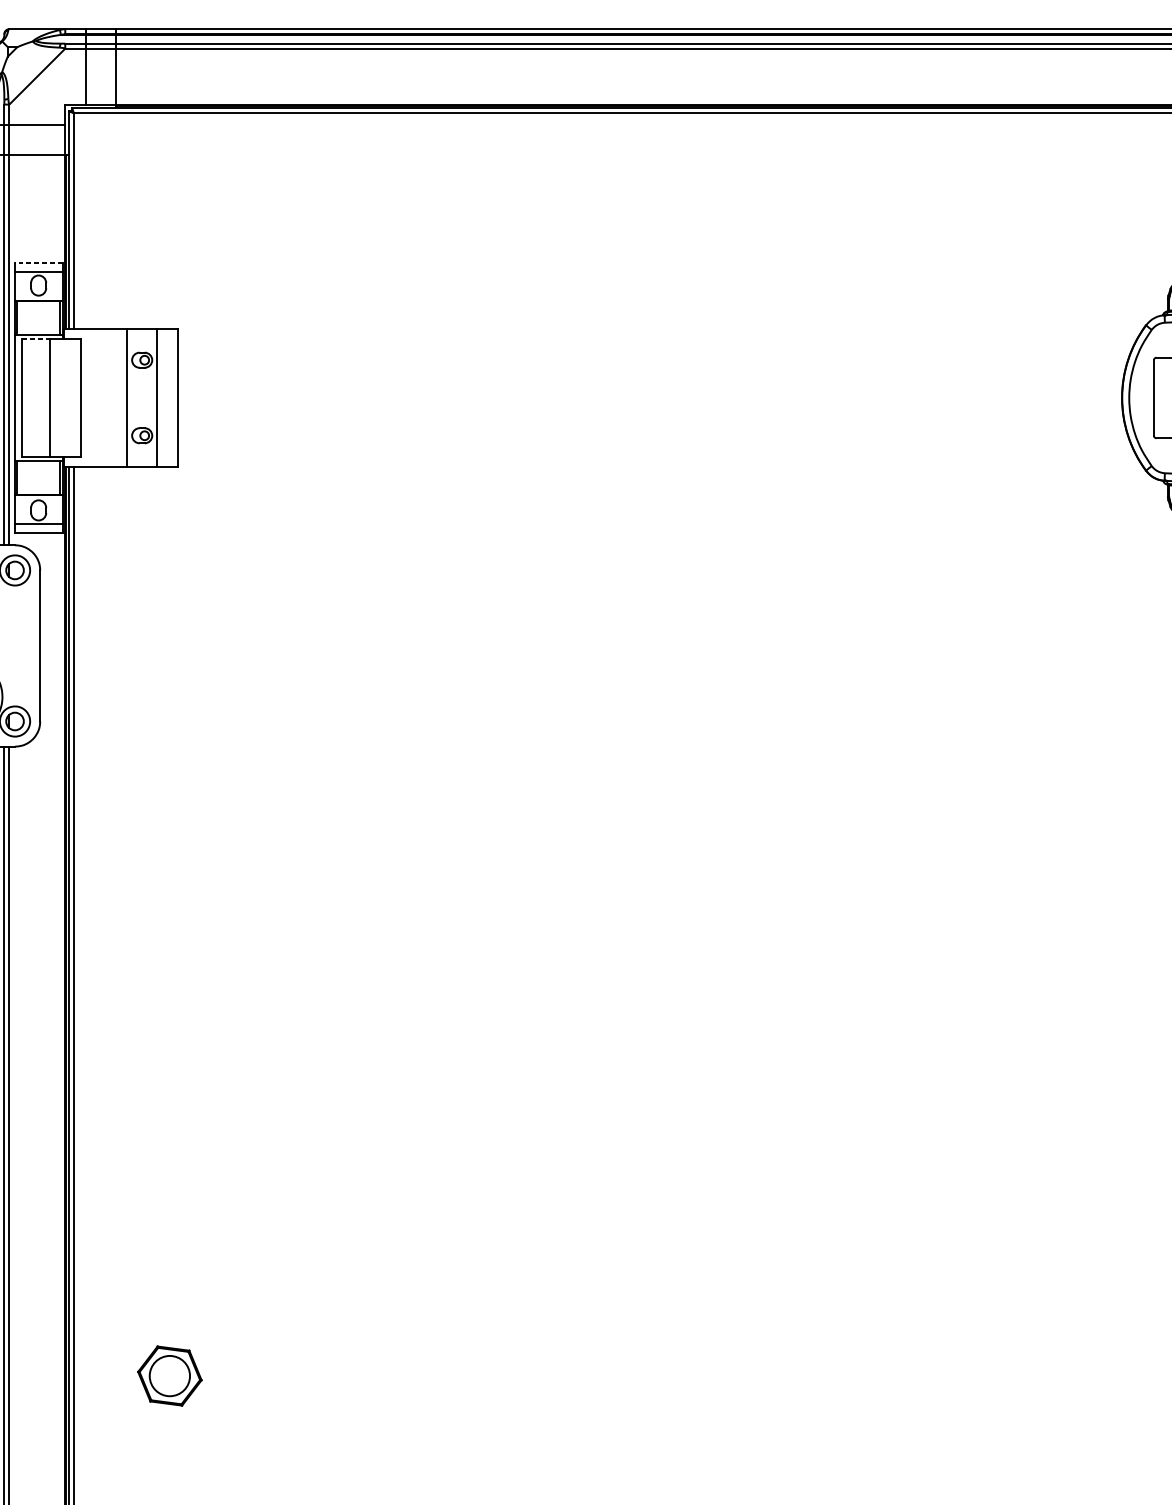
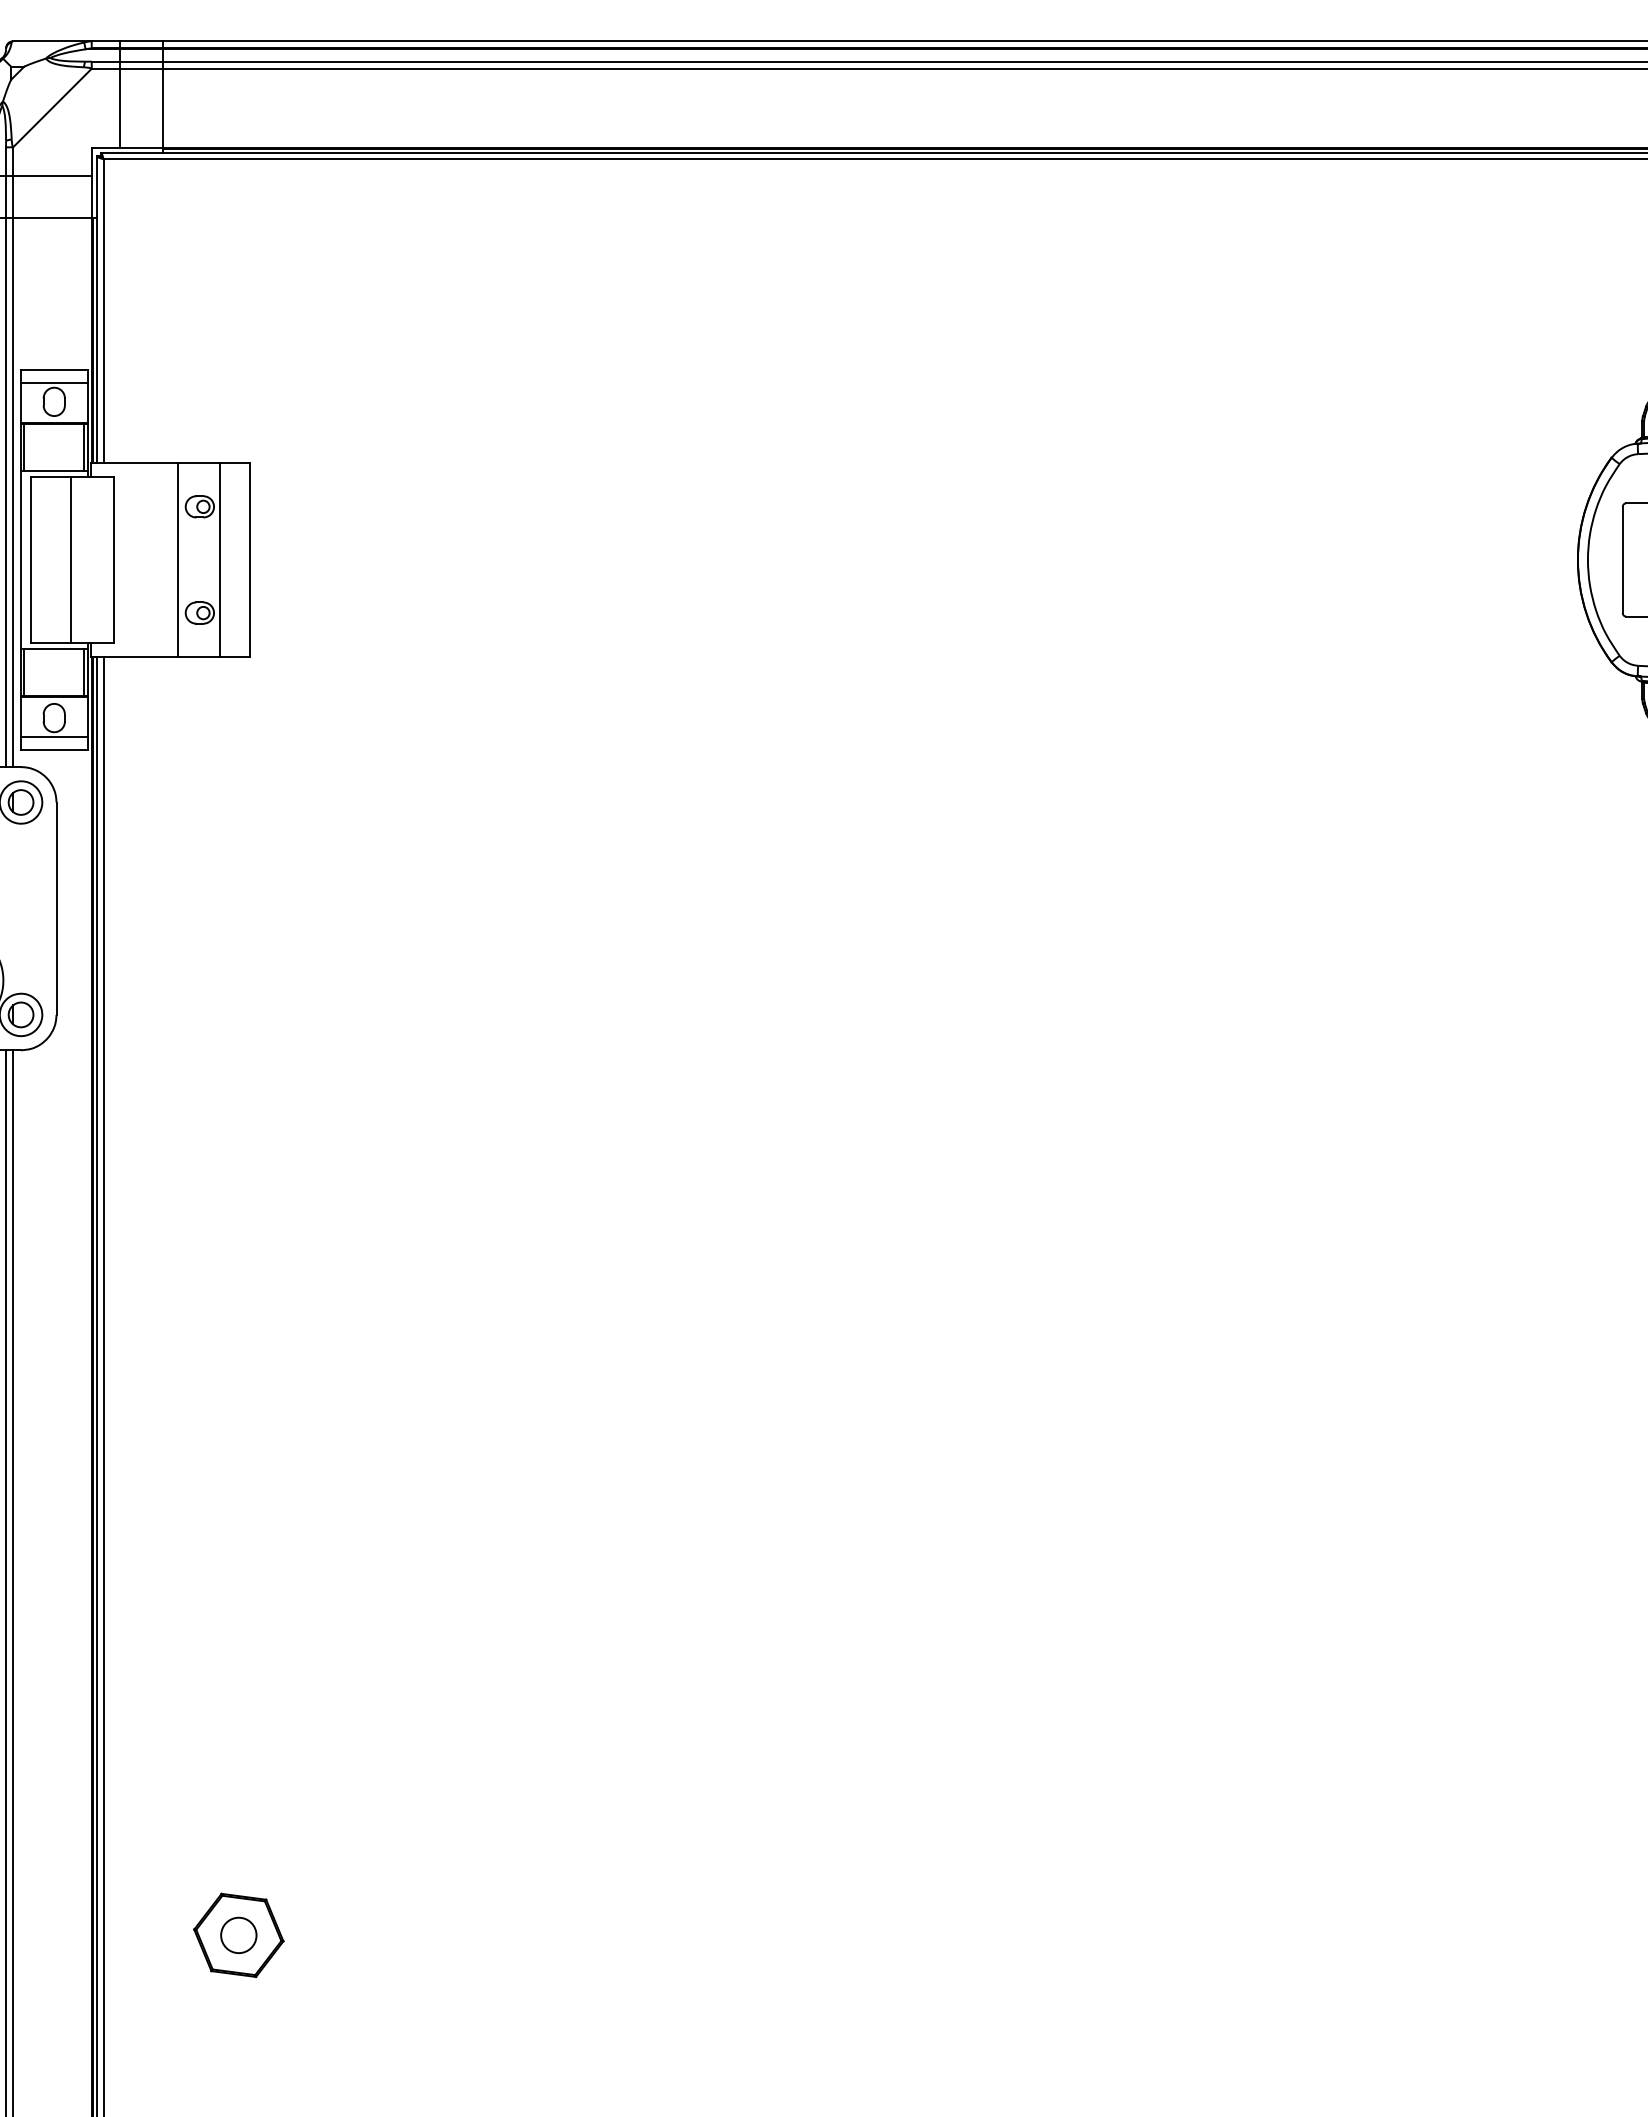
line: (38, 262) -> (54, 369), dashed -> solid
line: (35, 338) -> (50, 476), dashed -> solid
circle: (169, 1376) -> (238, 1935), size x0.62

